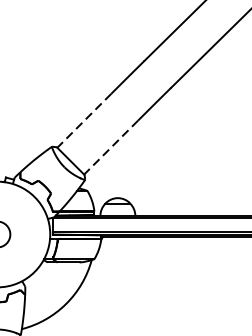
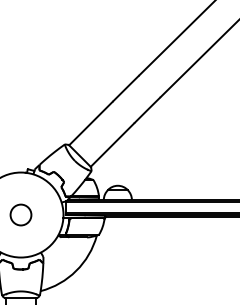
line: (83, 120) -> (90, 123), dashed -> solid
line: (111, 148) -> (112, 145), dashed -> solid

